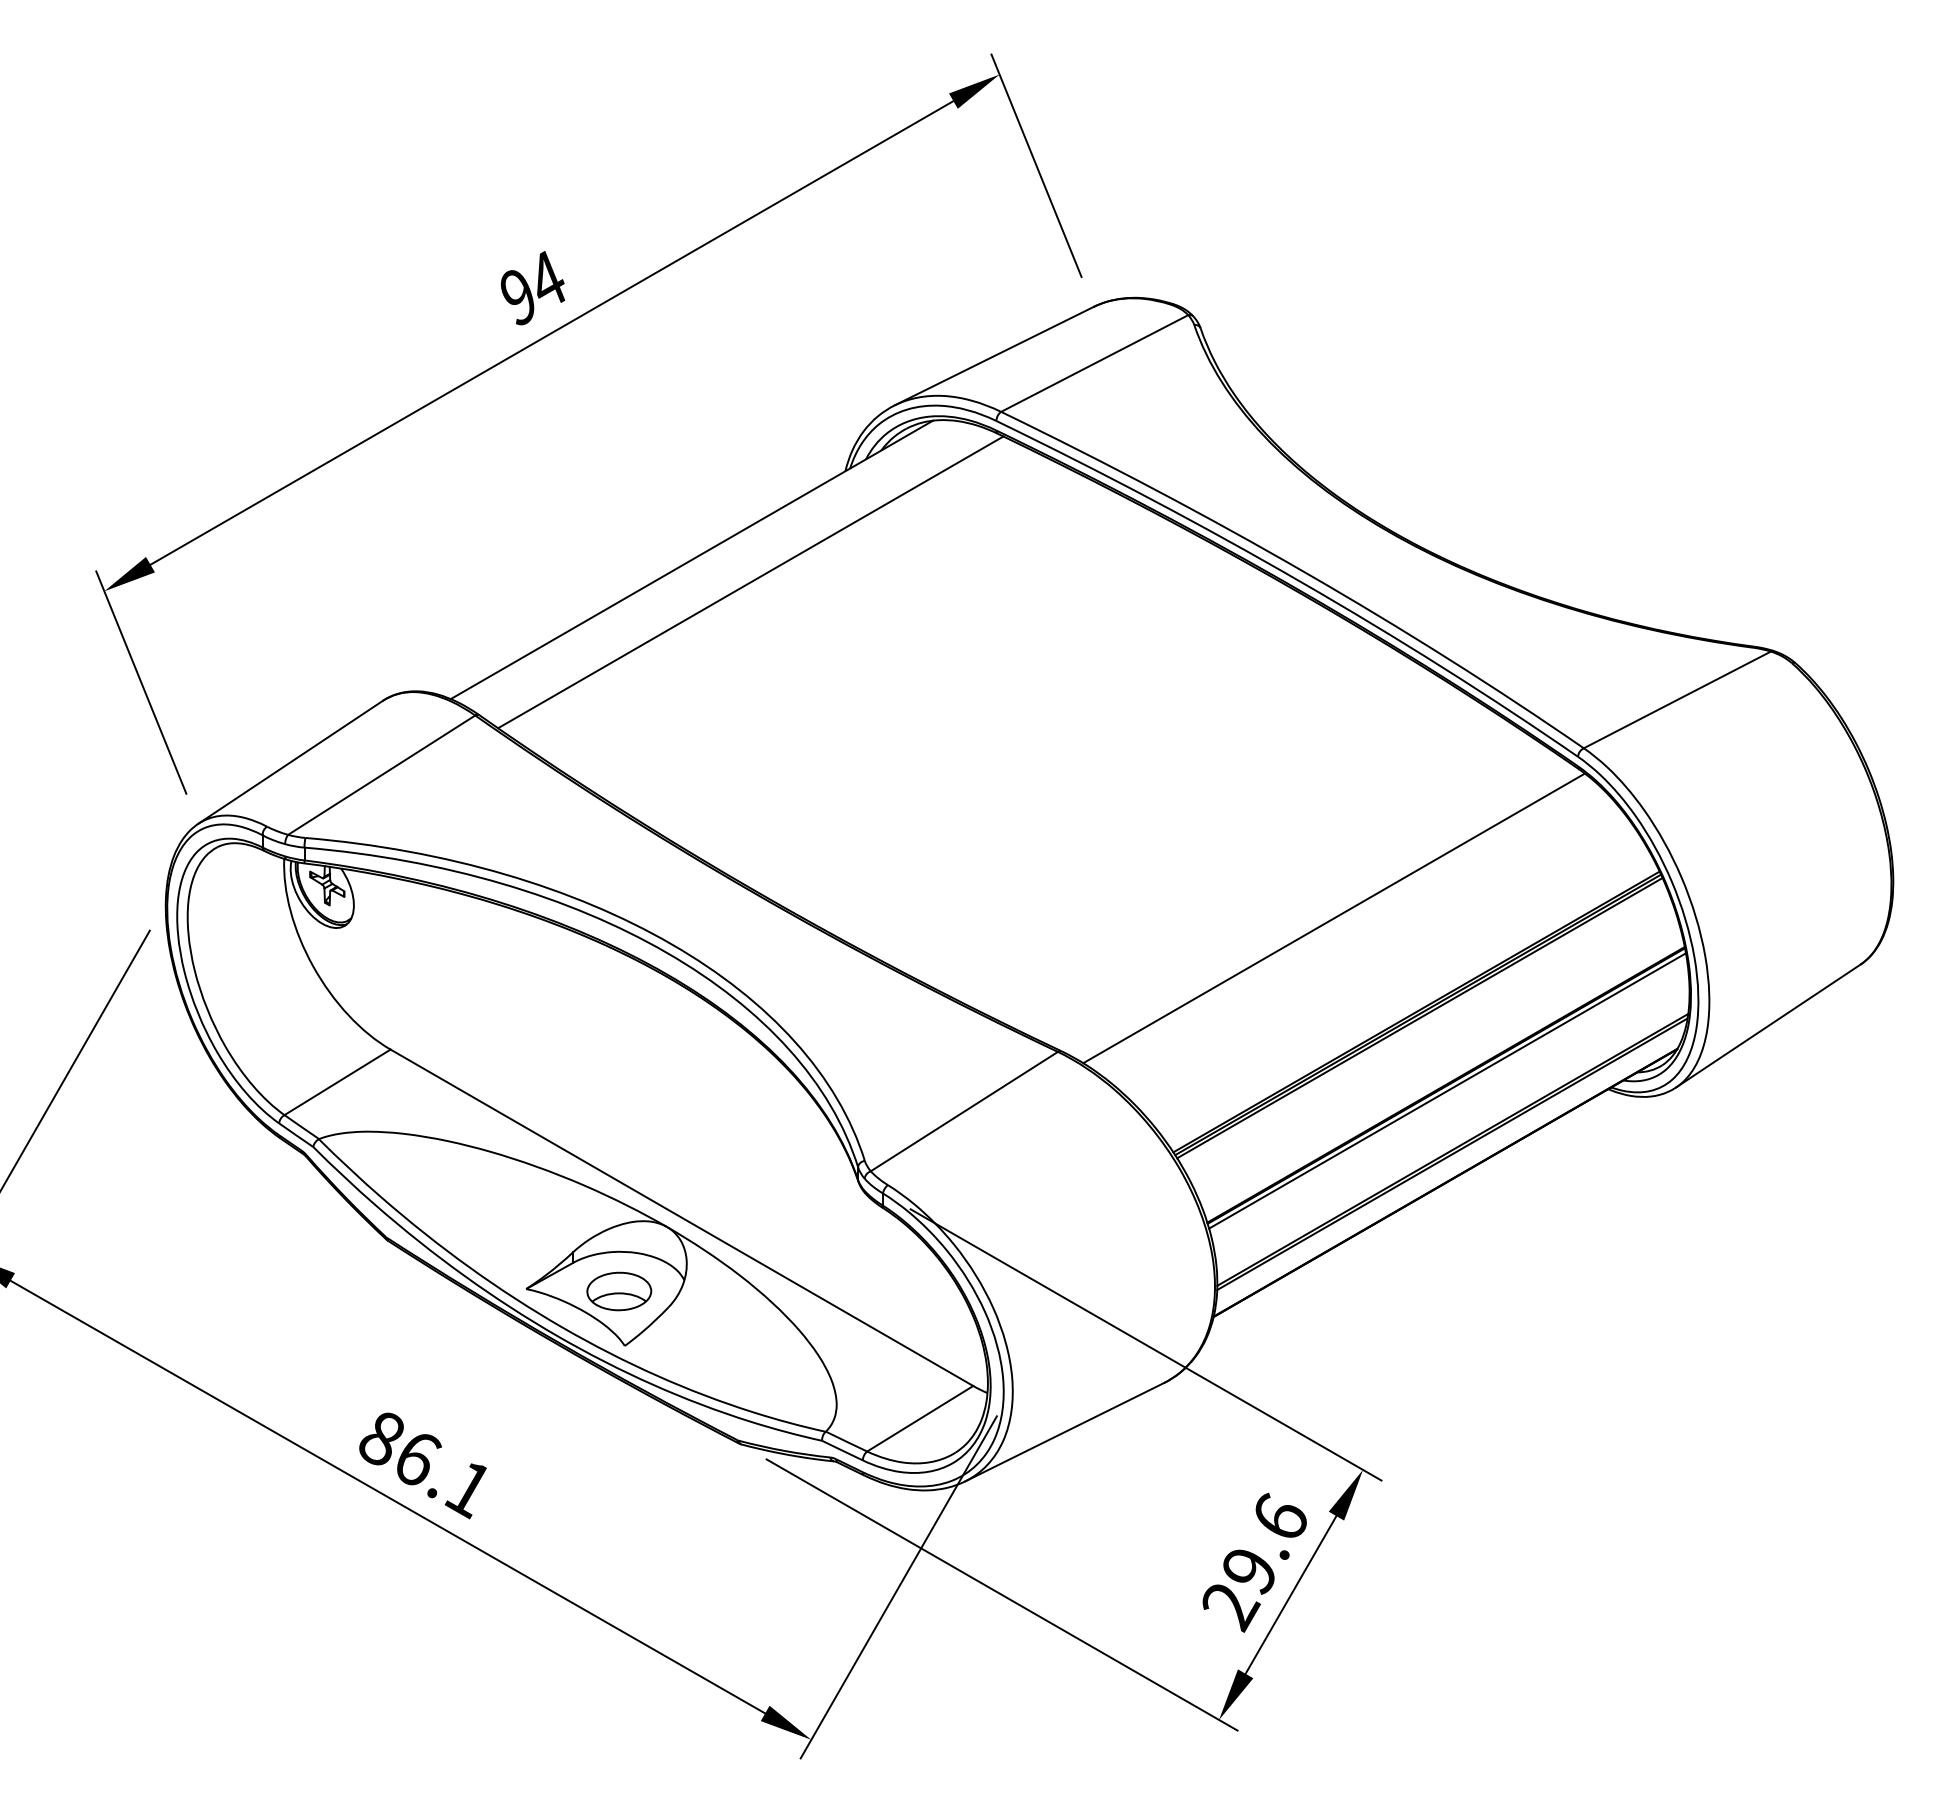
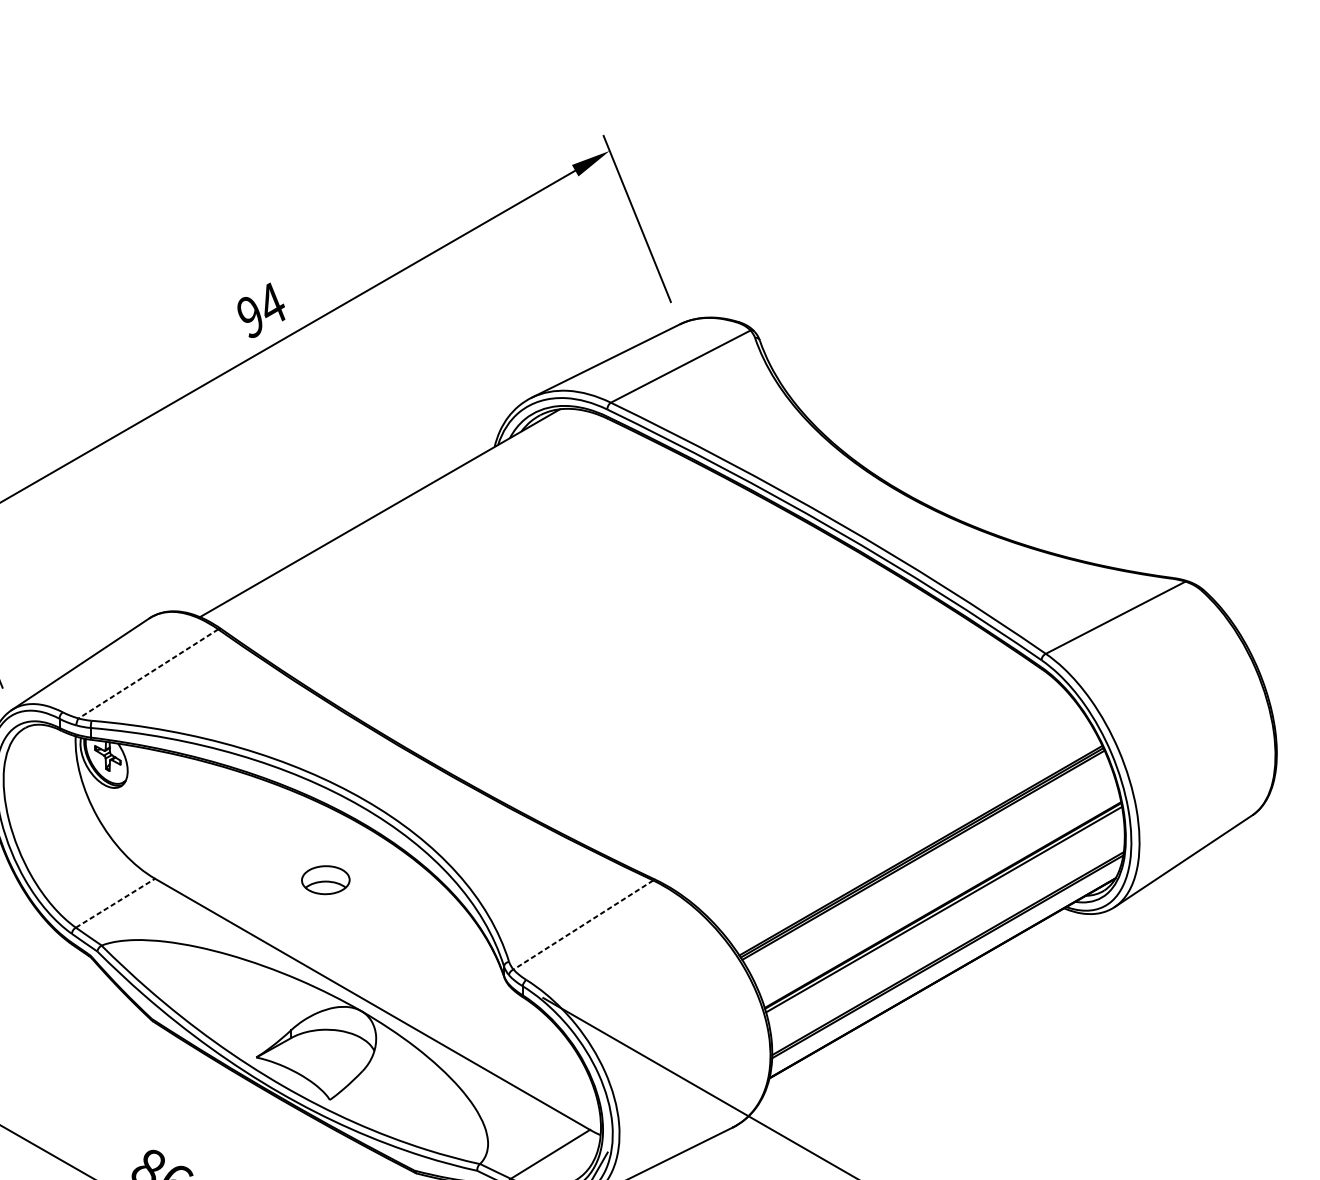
line: (750, 582) -> (423, 530), removed
line: (381, 775) -> (148, 674), solid -> dashed
line: (1333, 918) -> (858, 780), removed
line: (337, 1082) -> (115, 903), solid -> dashed
line: (964, 1111) -> (583, 924), solid -> dashed
part: (619, 1291) -> (325, 880), moved

